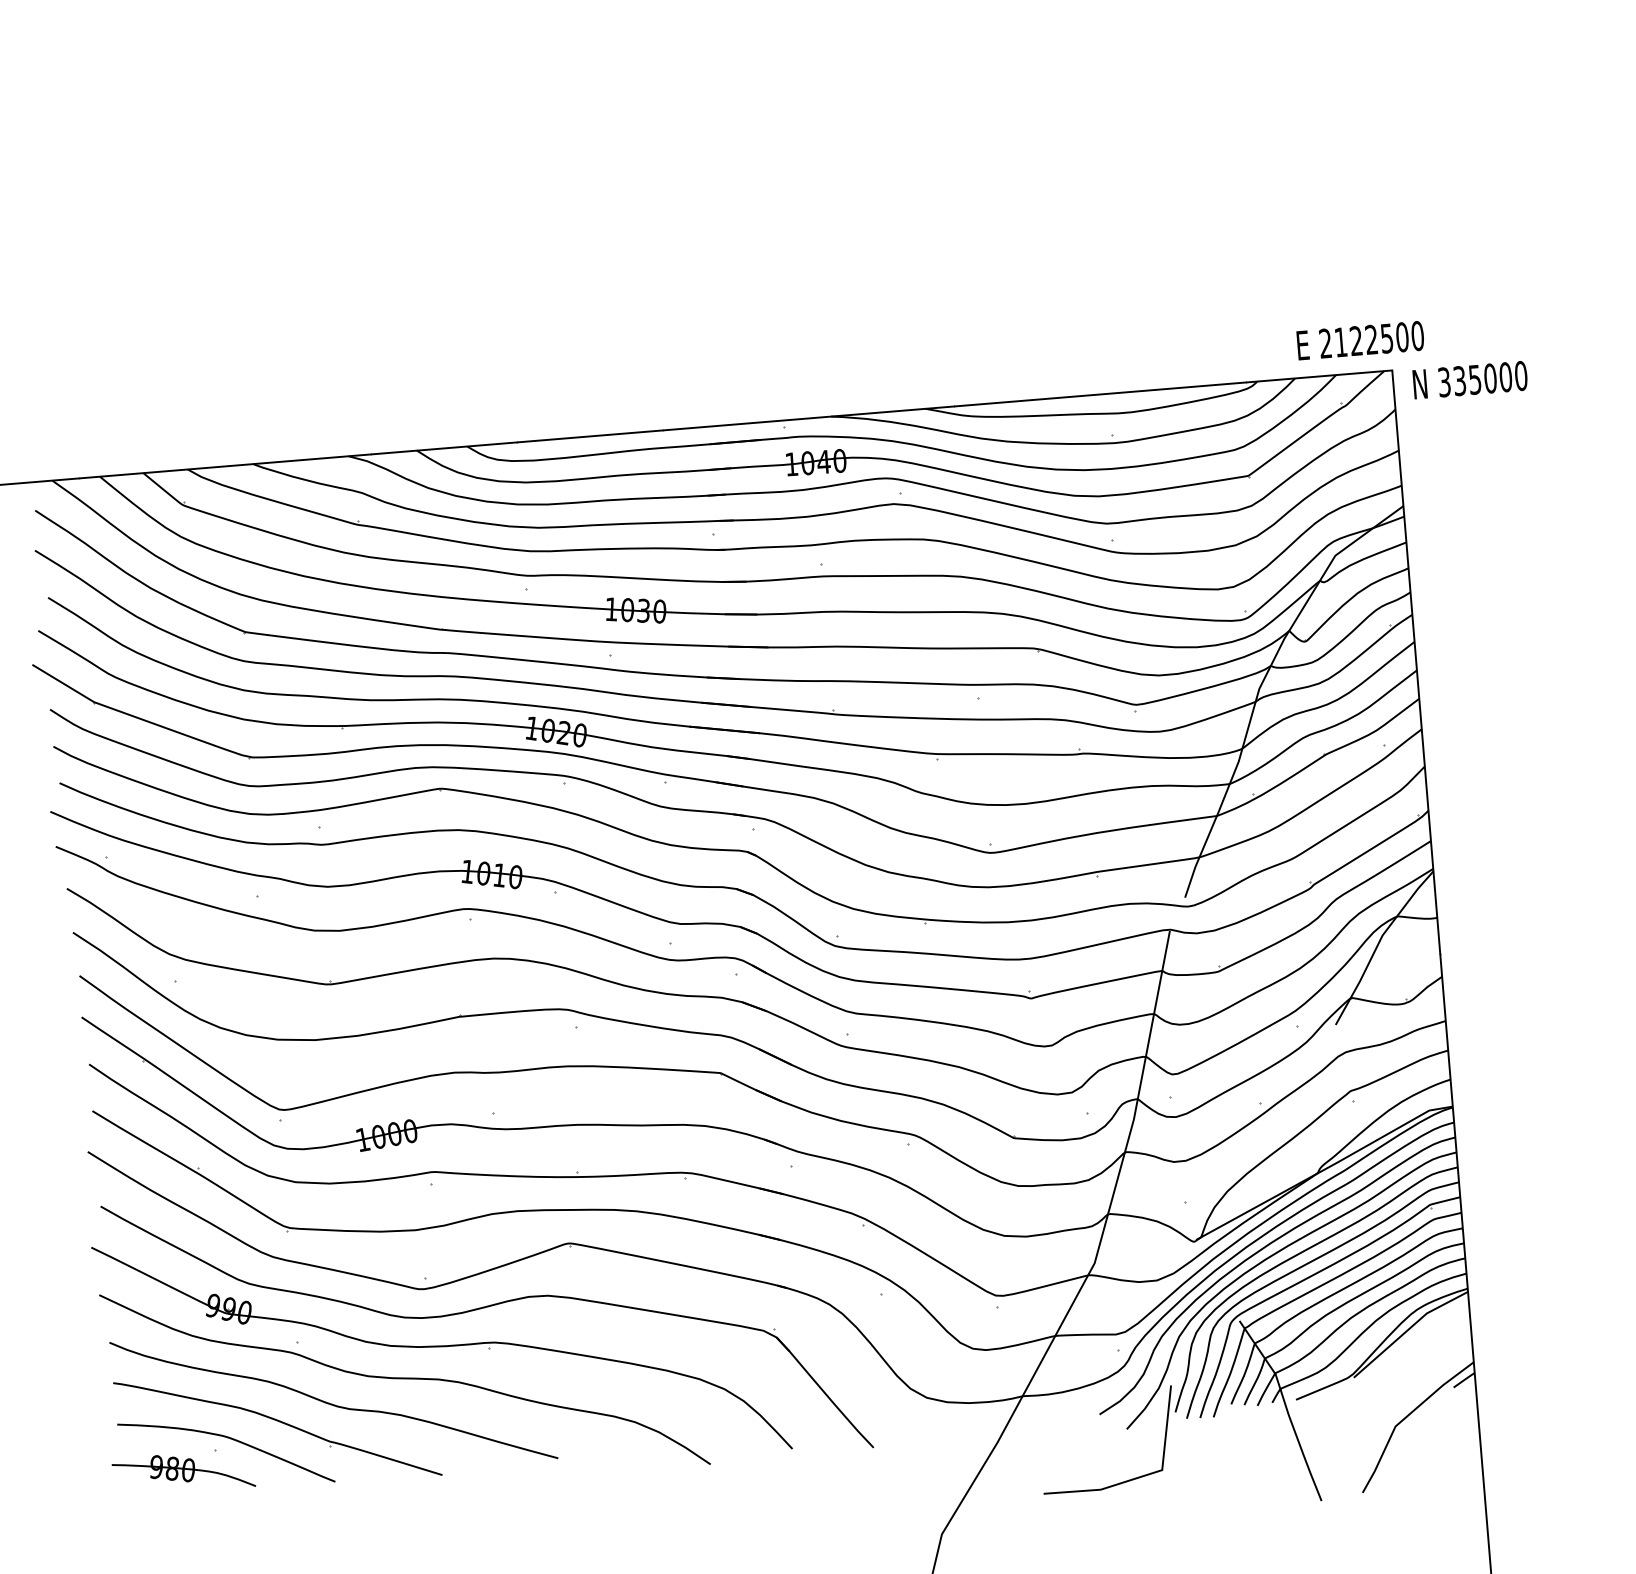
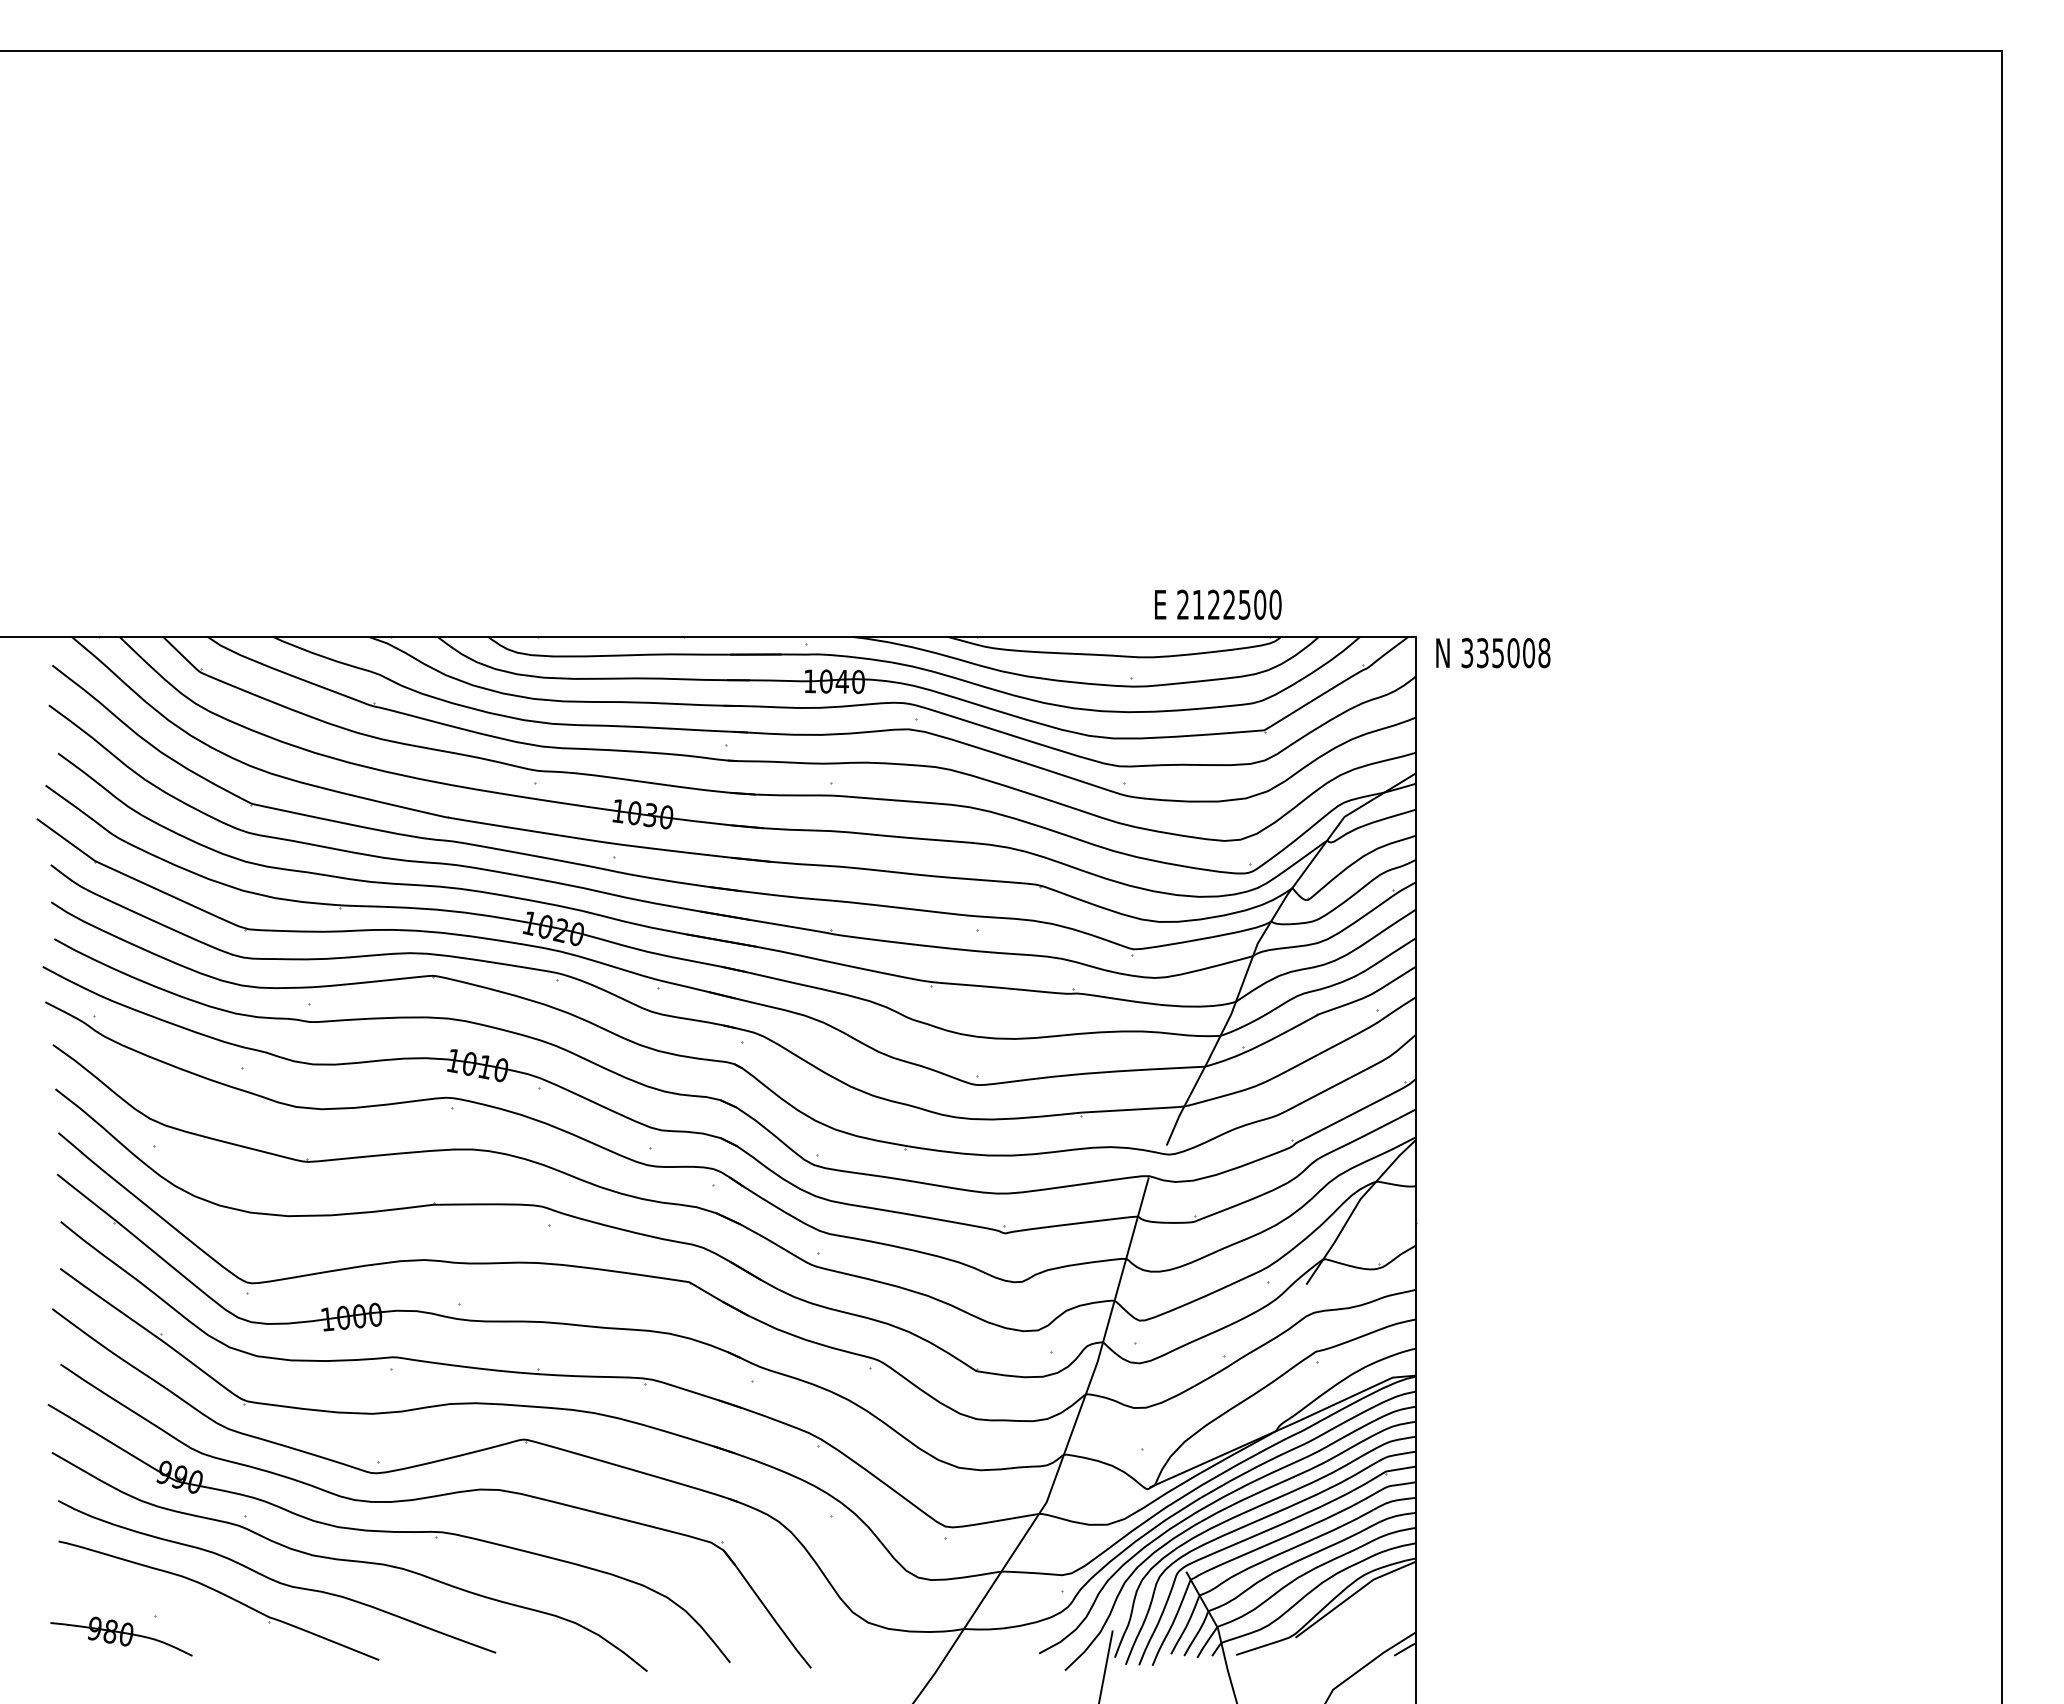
text: (1360, 340) -> (1218, 604), moved
text: (1521, 375) -> (1544, 652), 335000 -> 335008
curve: (231, 1439) -> (171, 1607), removed

